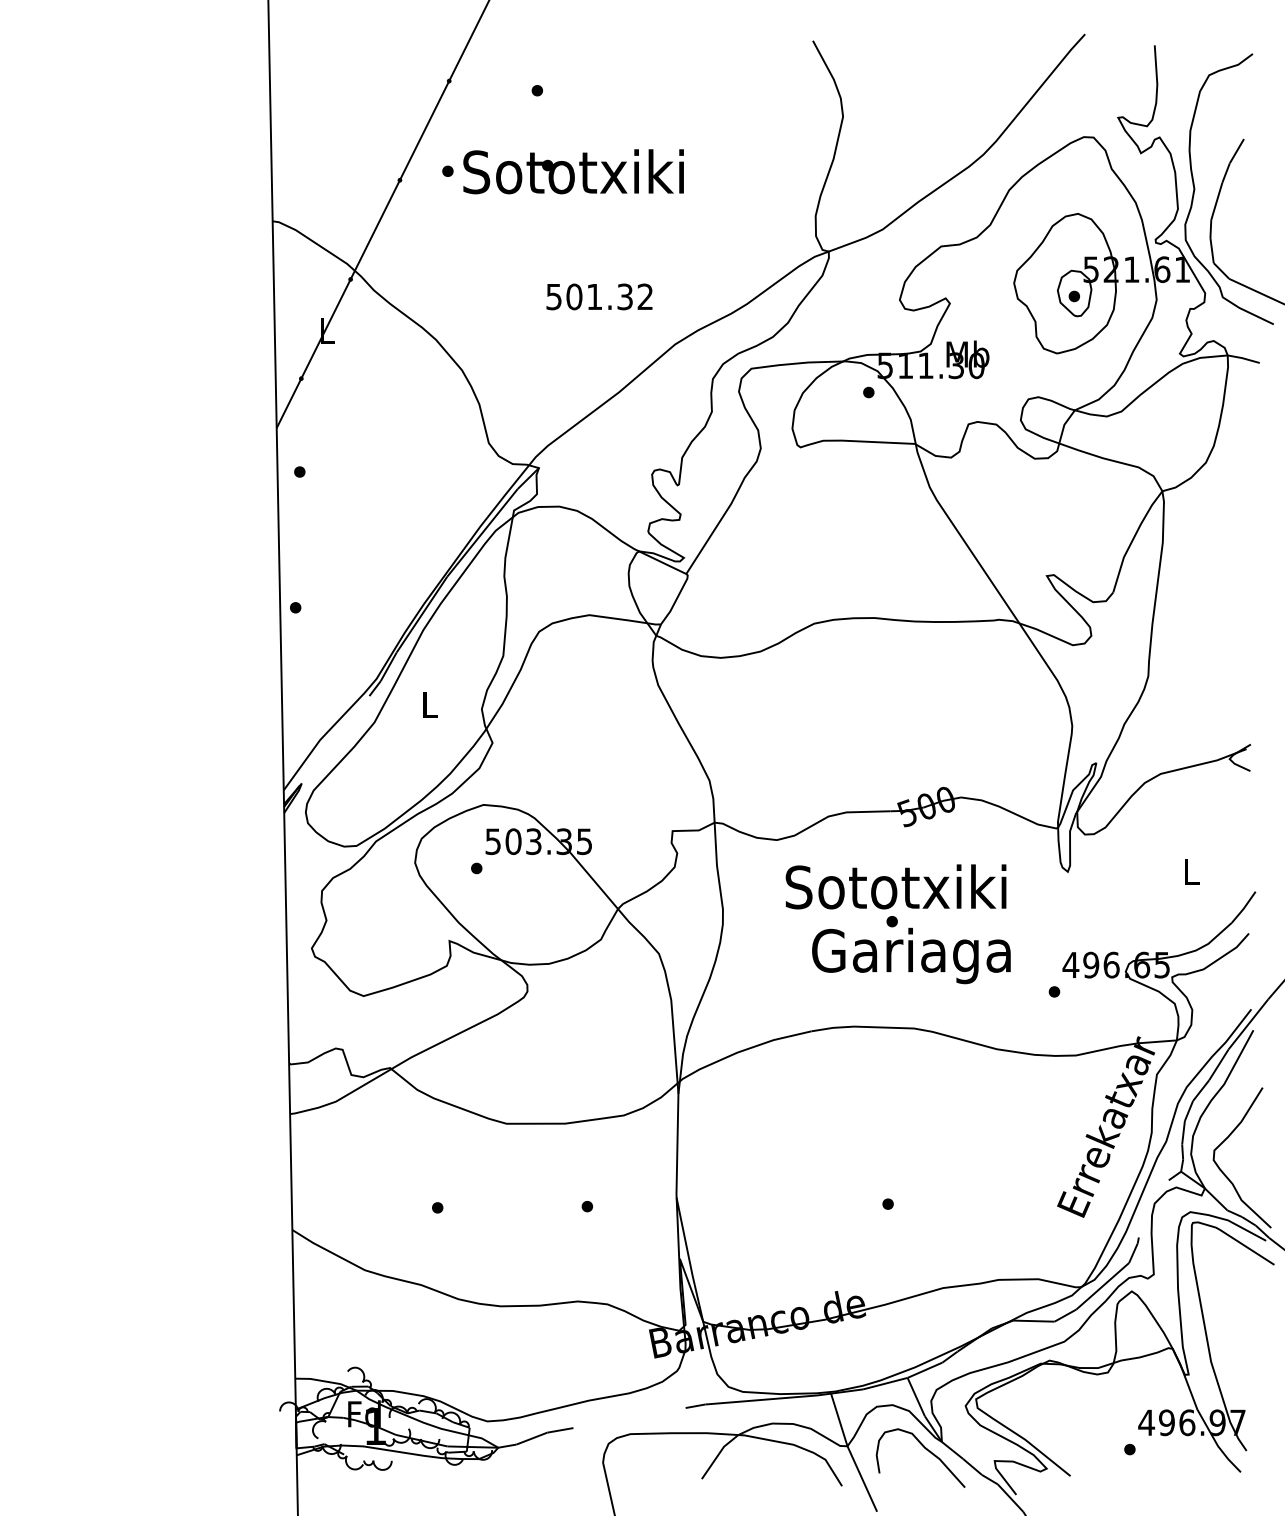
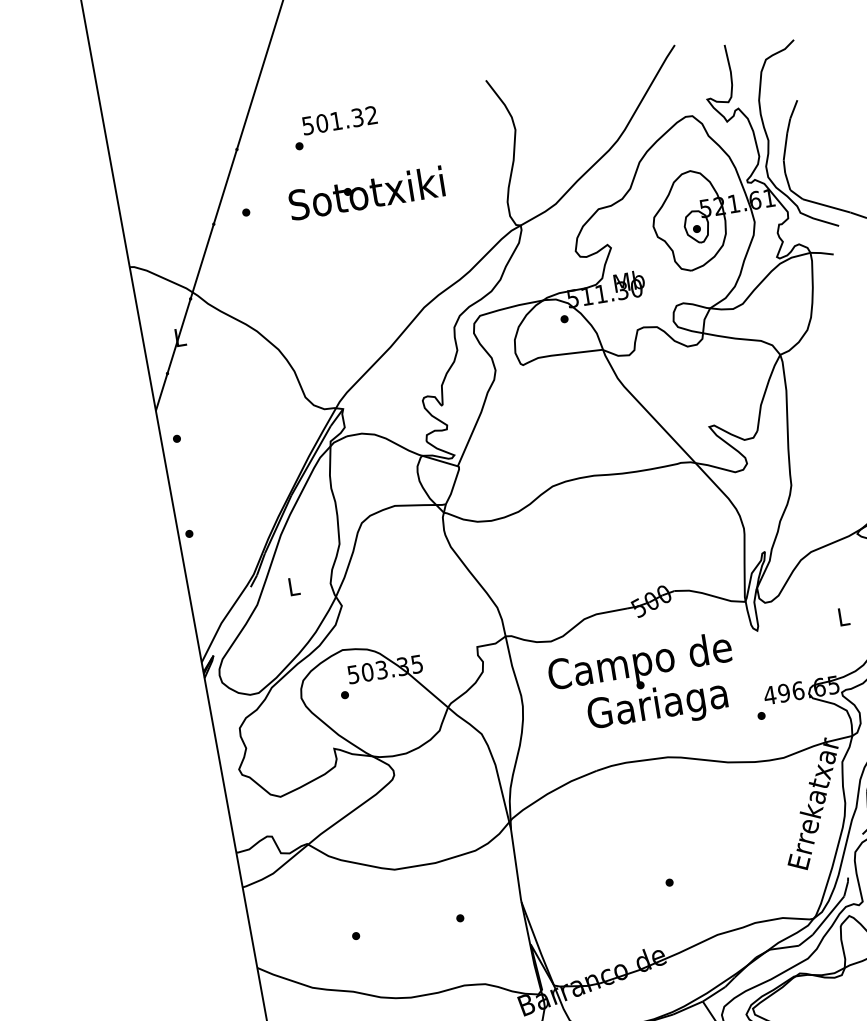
text: (573, 171) -> (366, 193), moved
text: (599, 296) -> (339, 120), moved
text: (896, 891) -> (640, 663), Sototxiki -> Campo de

